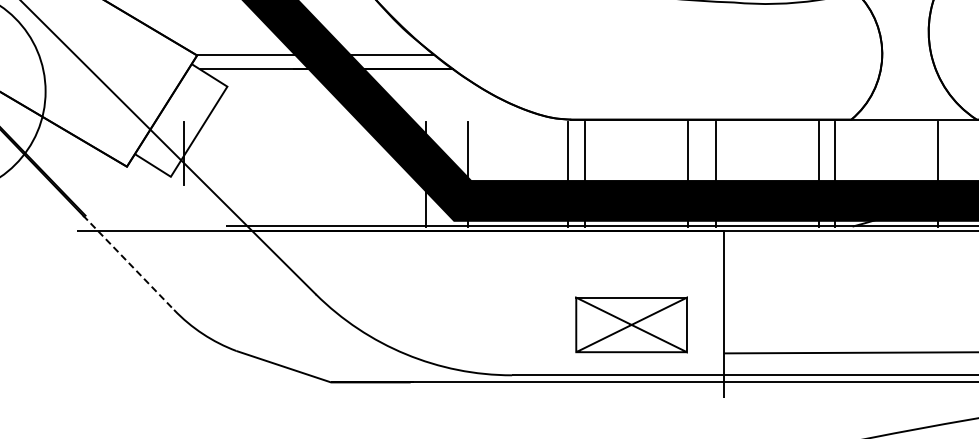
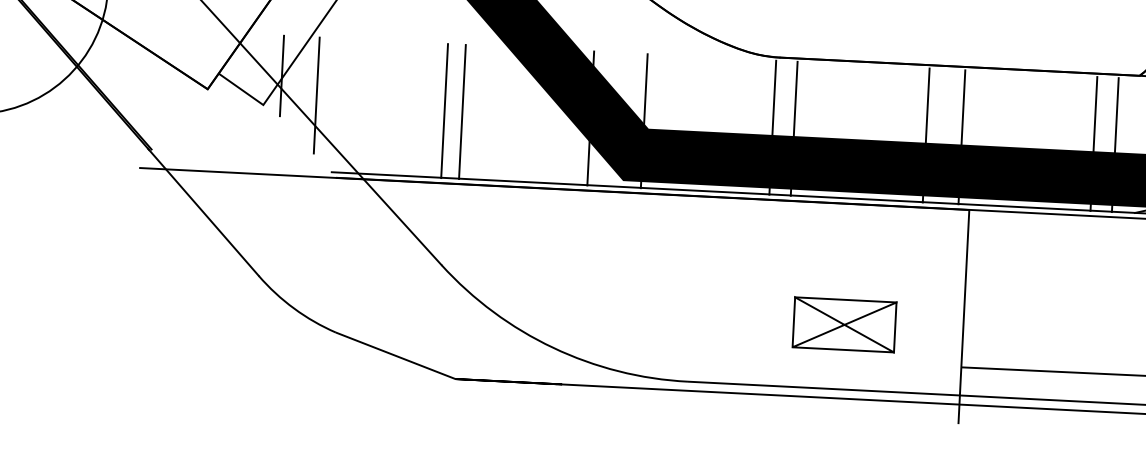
line: (212, 167) -> (317, 95), added
line: (312, 174) -> (445, 111), added
line: (326, 174) -> (463, 112), added
line: (128, 262) -> (203, 212), dashed -> solid
part: (631, 324) -> (844, 324), size x0.71

